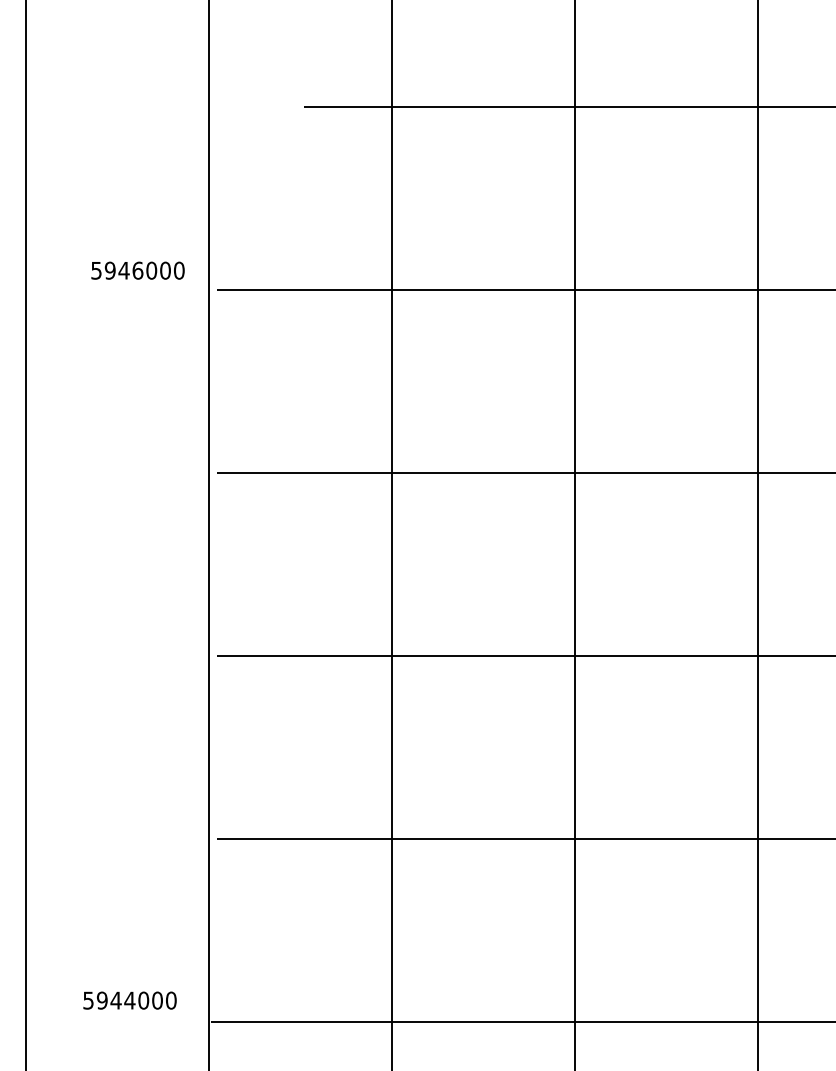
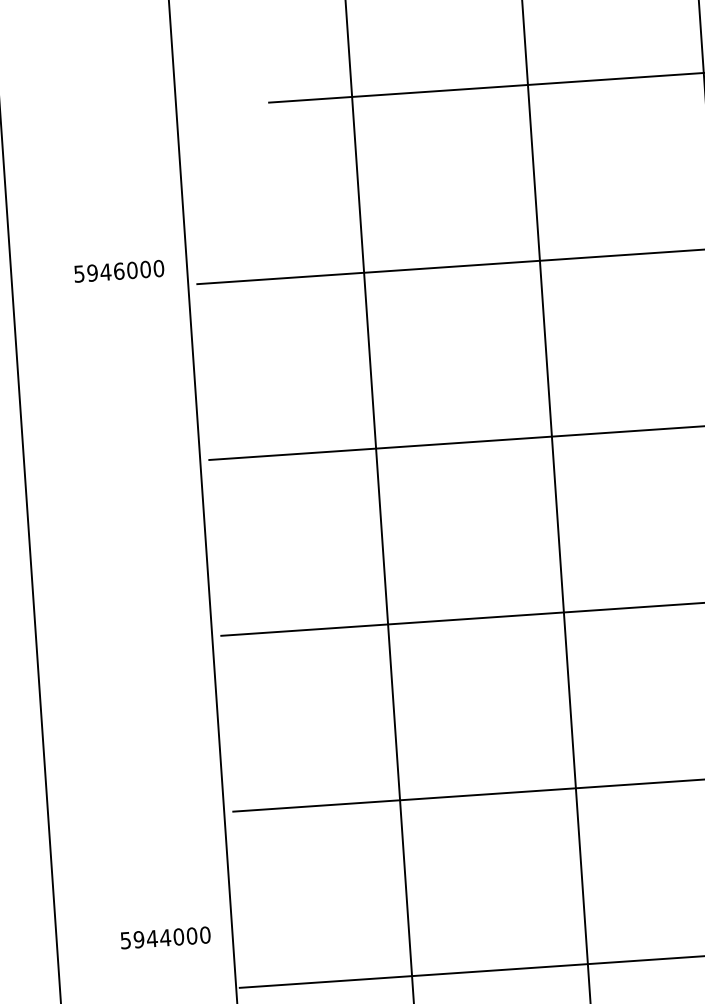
text: (129, 1000) -> (165, 937), moved

